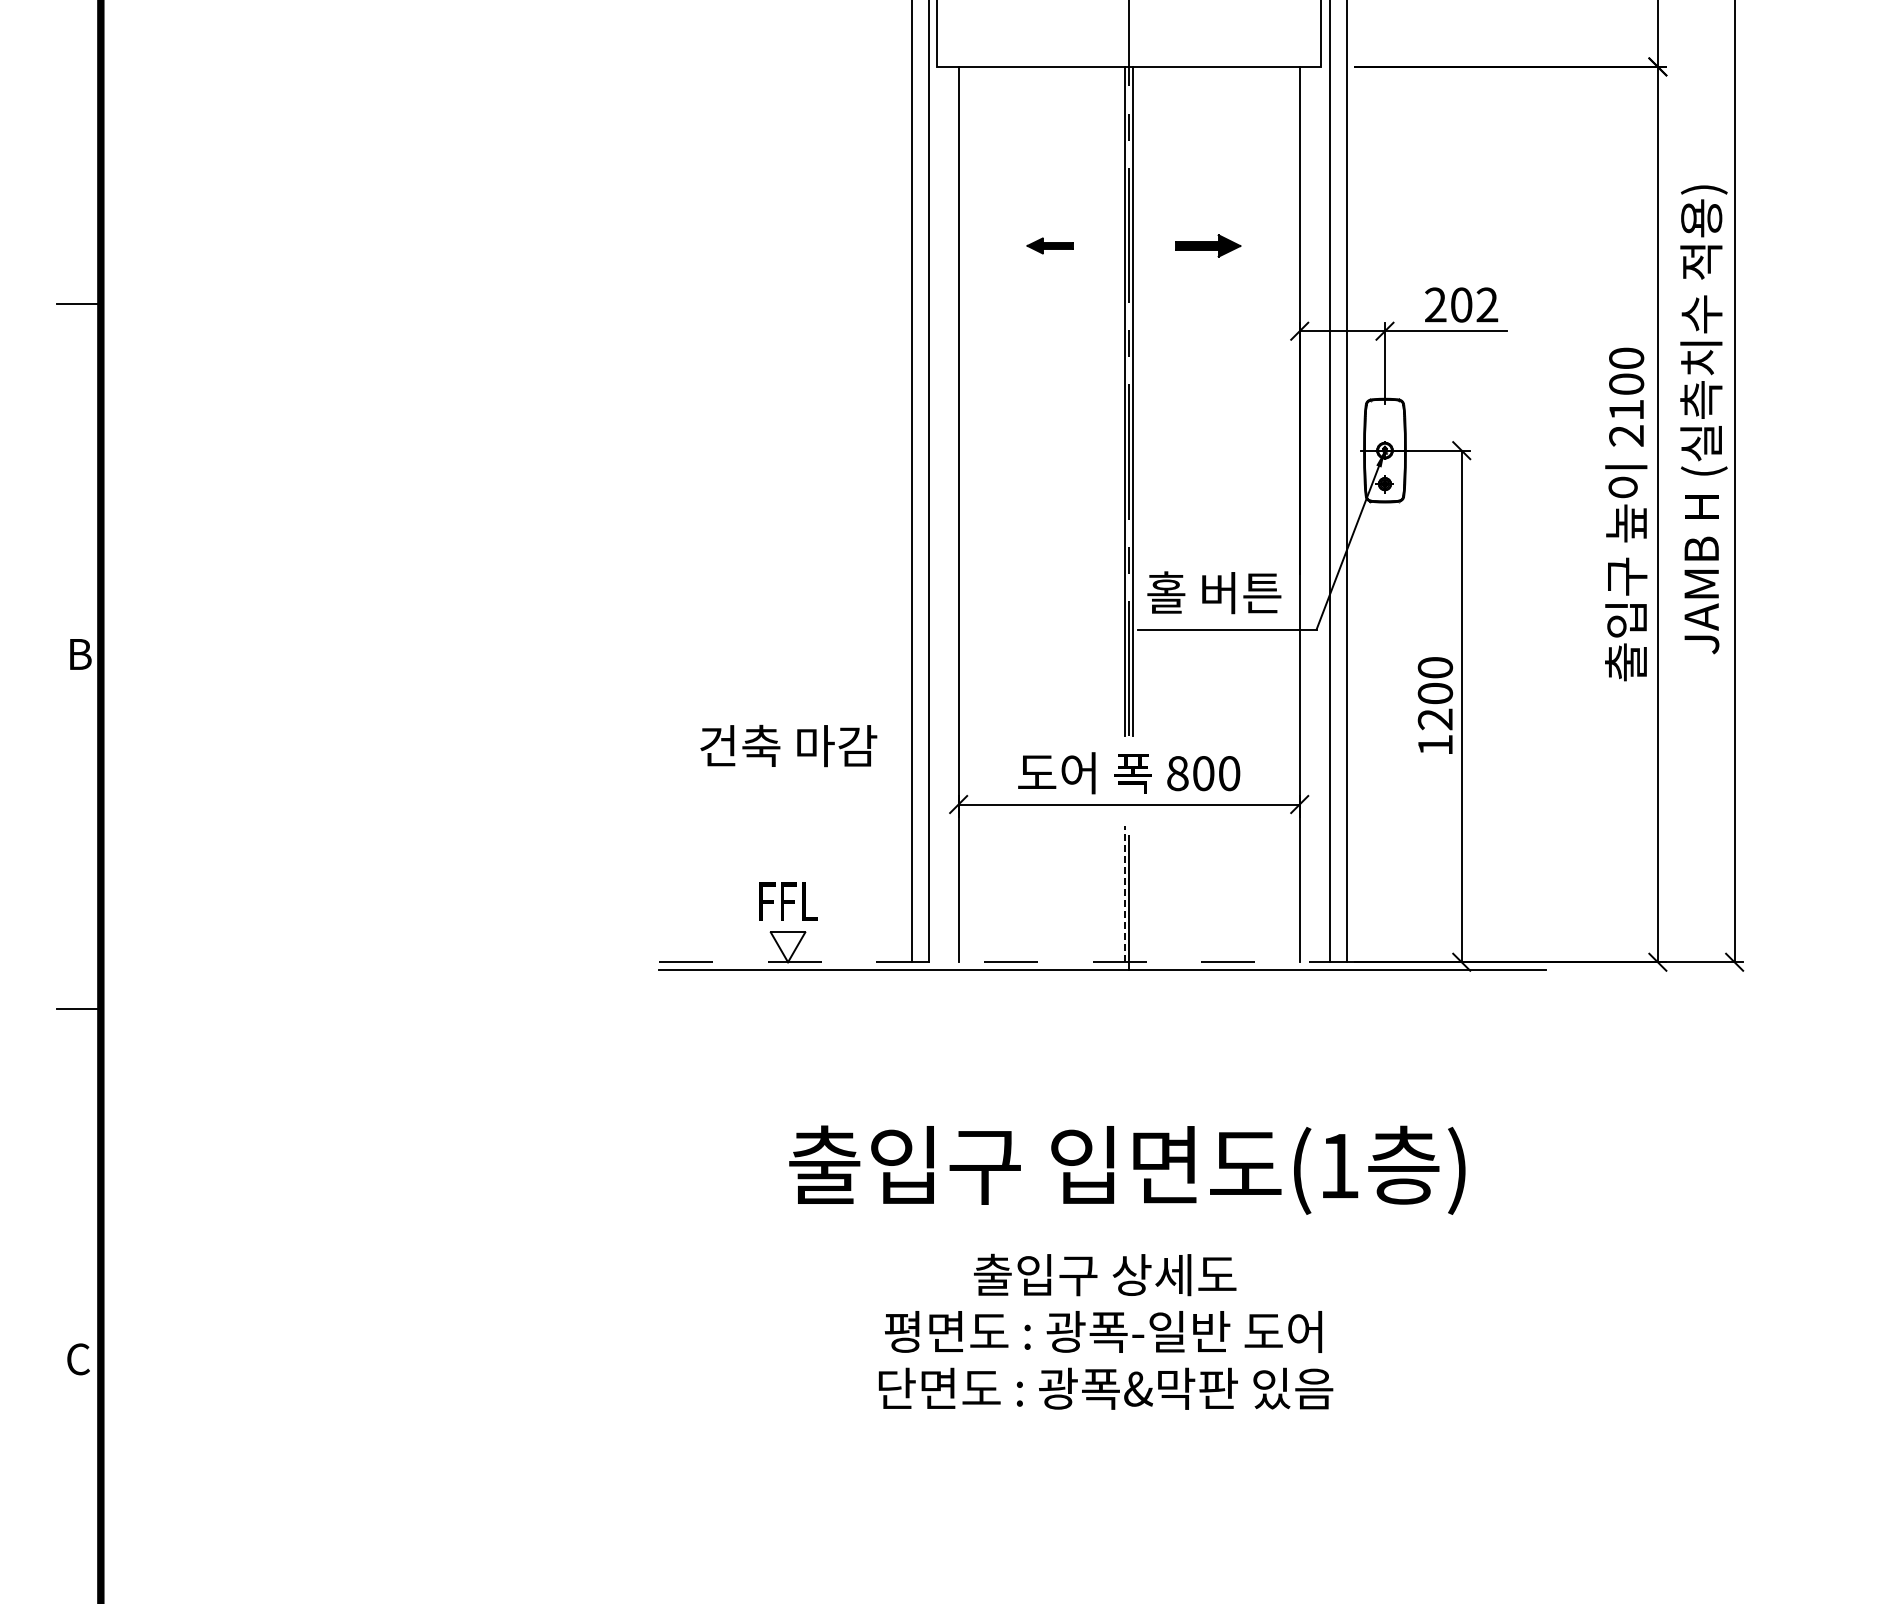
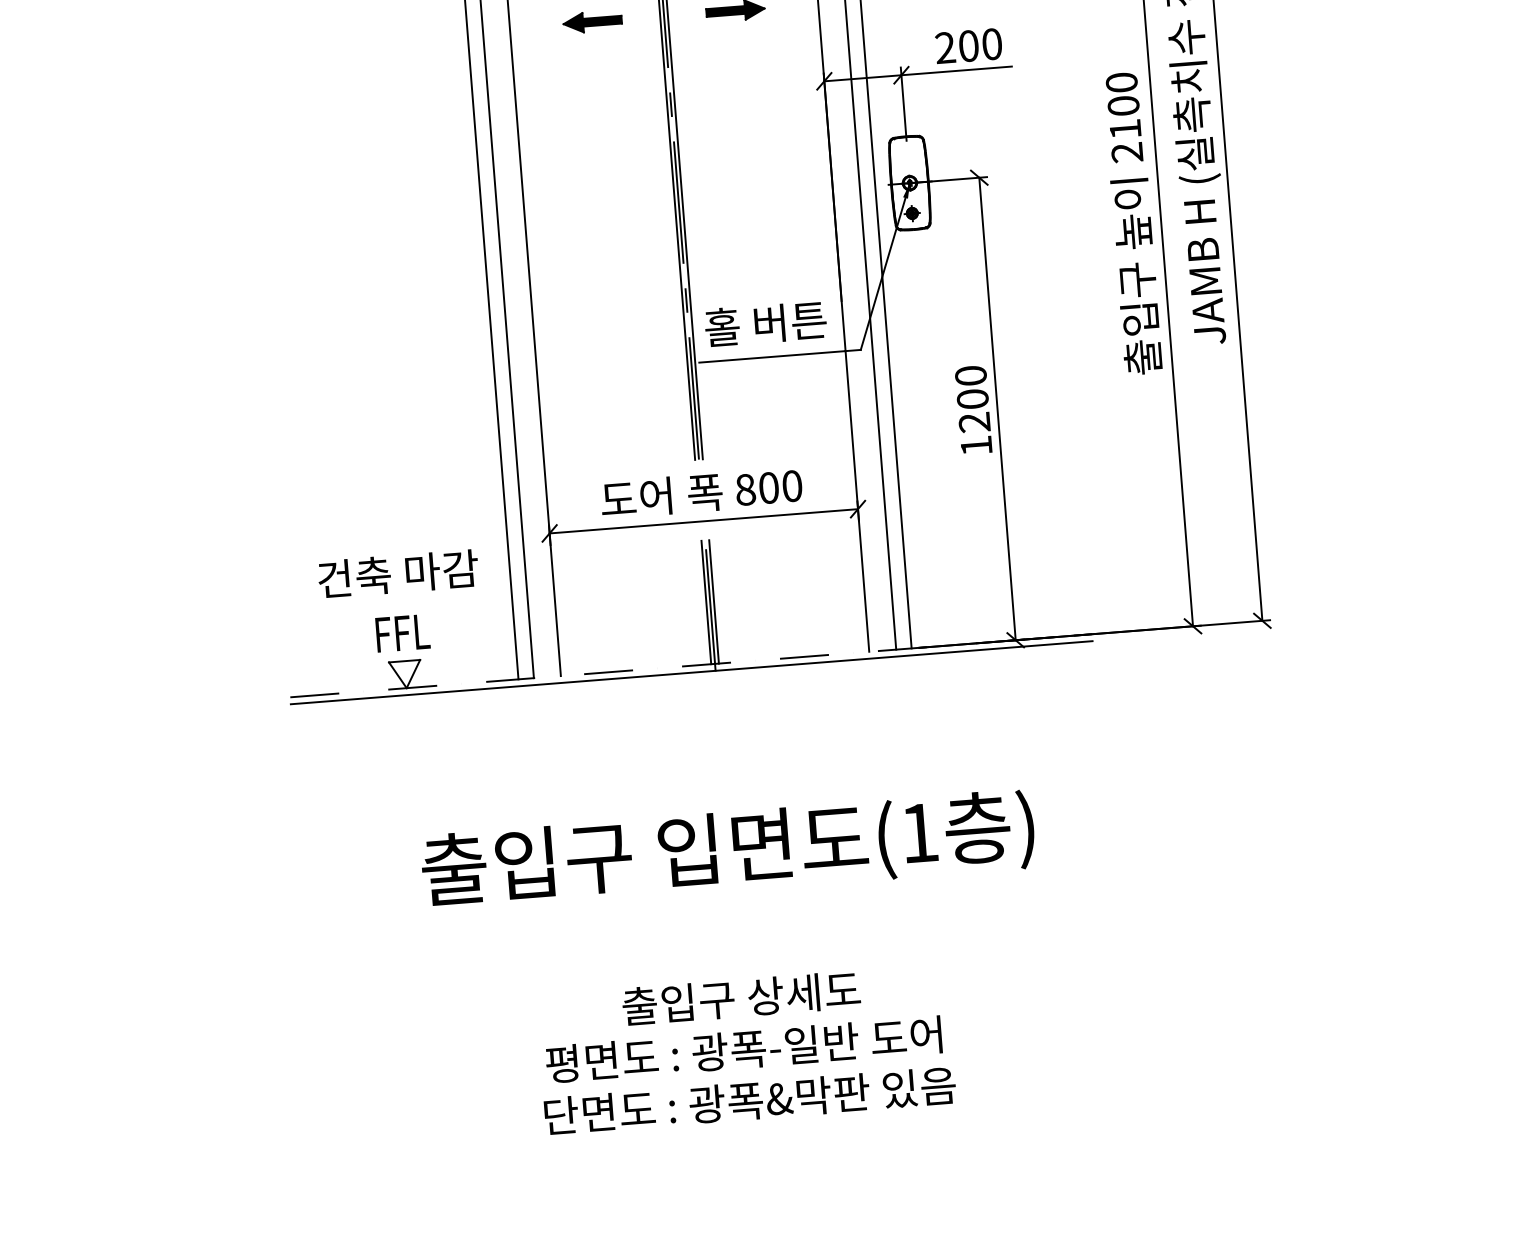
part: (1049, 245) -> (592, 21), size x1.43
text: (1487, 304) -> (992, 43), 202 -> 200
text: (788, 745) -> (398, 573), moved
line: (1124, 893) -> (705, 602), dashed -> solid
line: (1133, 893) -> (714, 601), added
text: (1105, 1331) -> (745, 1049), moved

